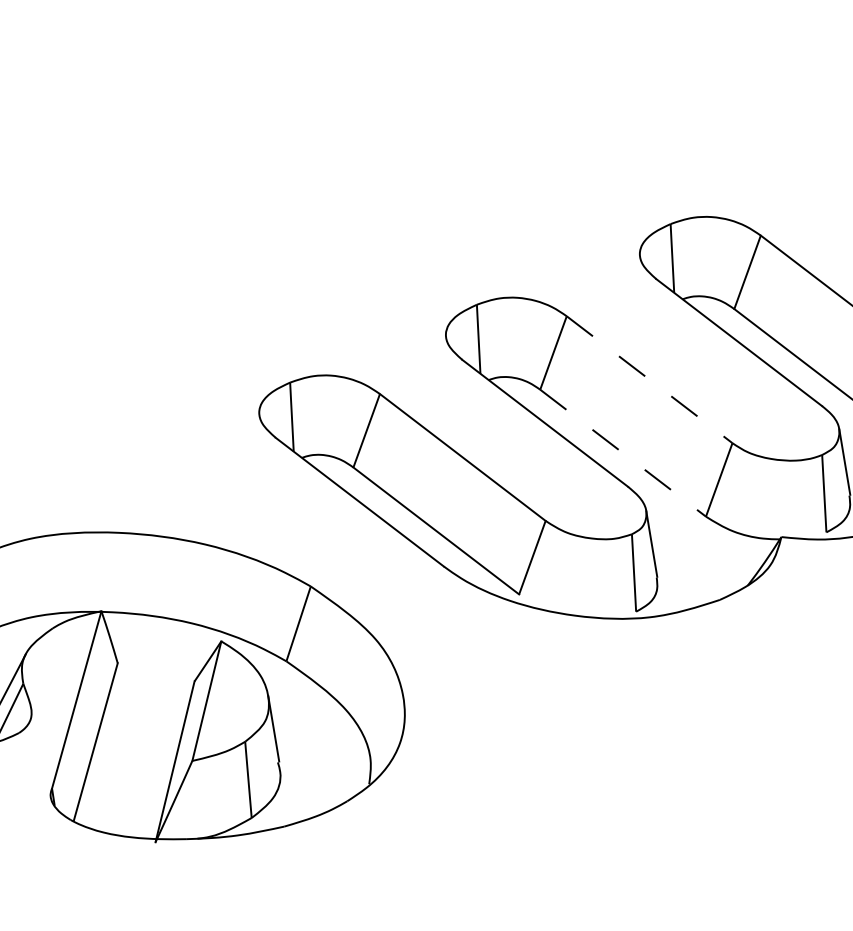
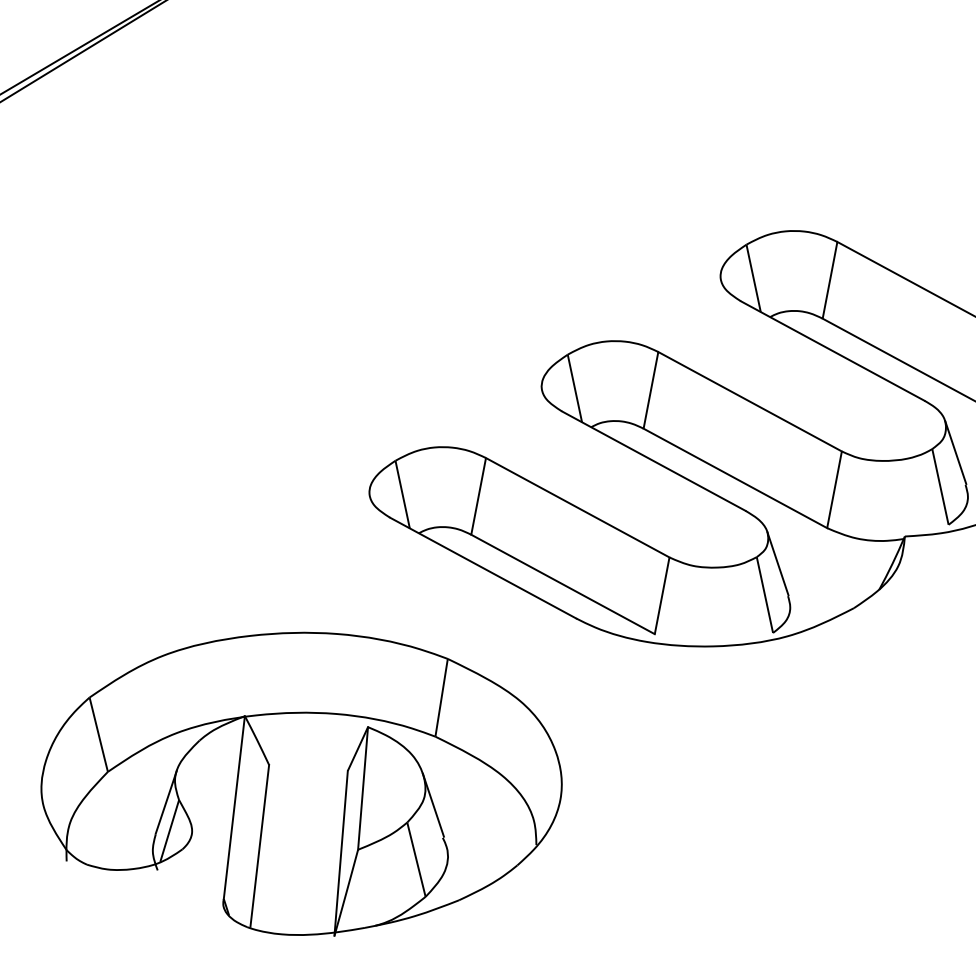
line: (650, 379) -> (750, 401), dashed -> solid
line: (623, 453) -> (735, 478), dashed -> solid

